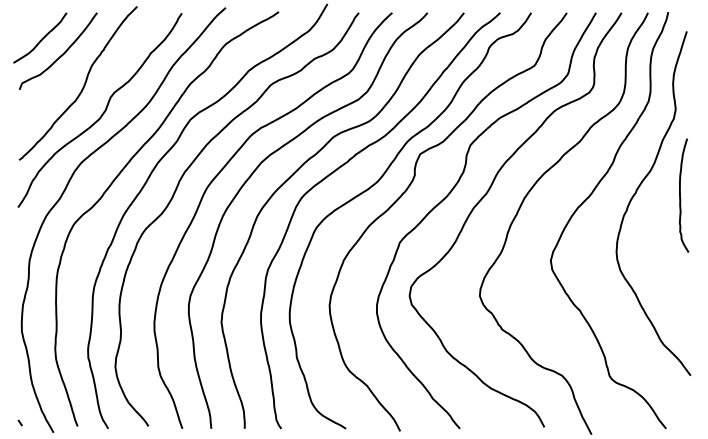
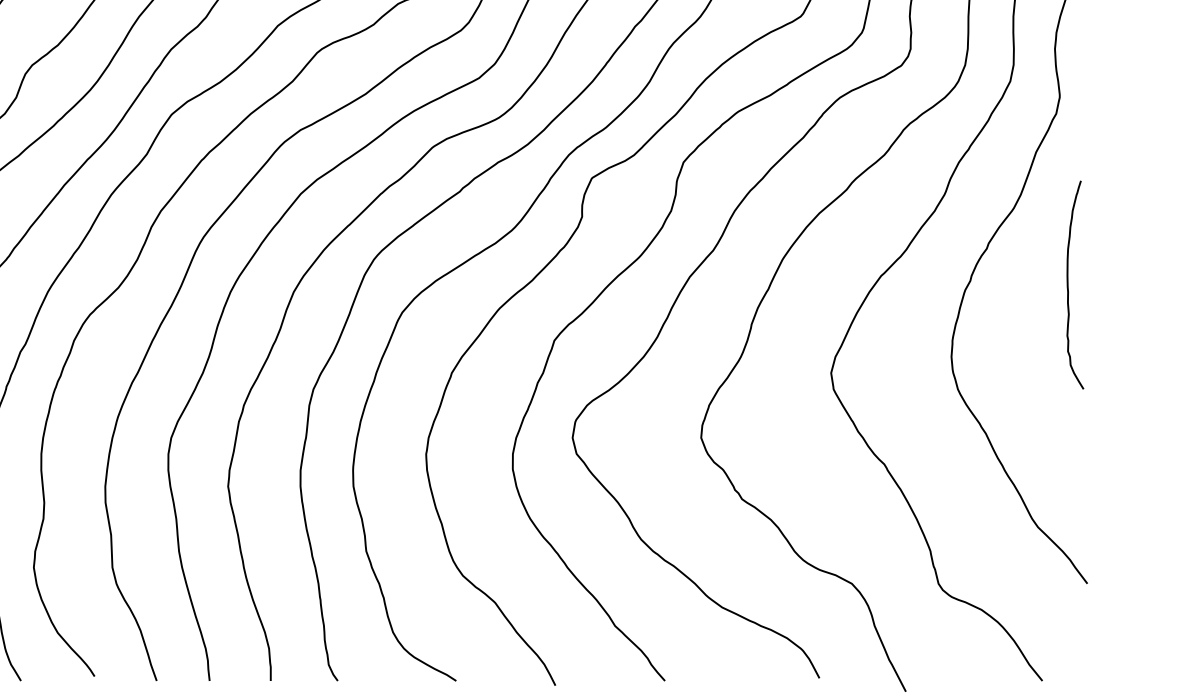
curve: (680, 195) -> (1068, 284), moved

